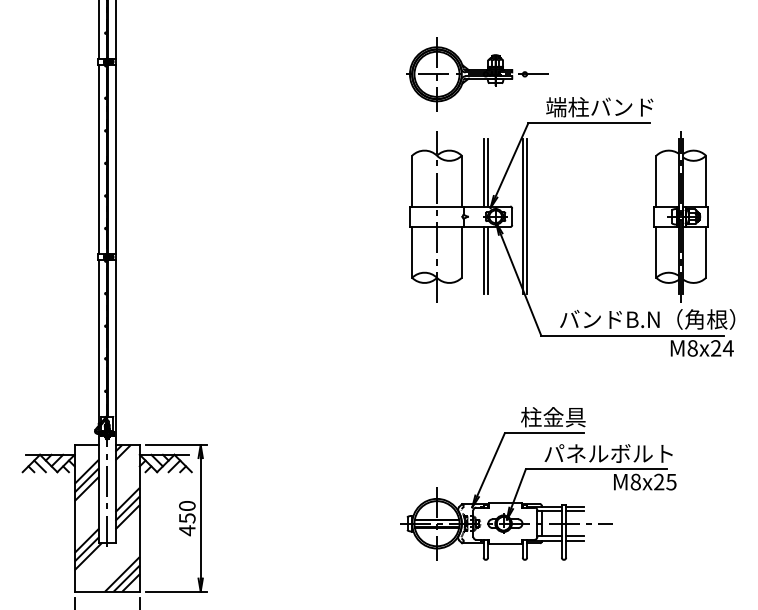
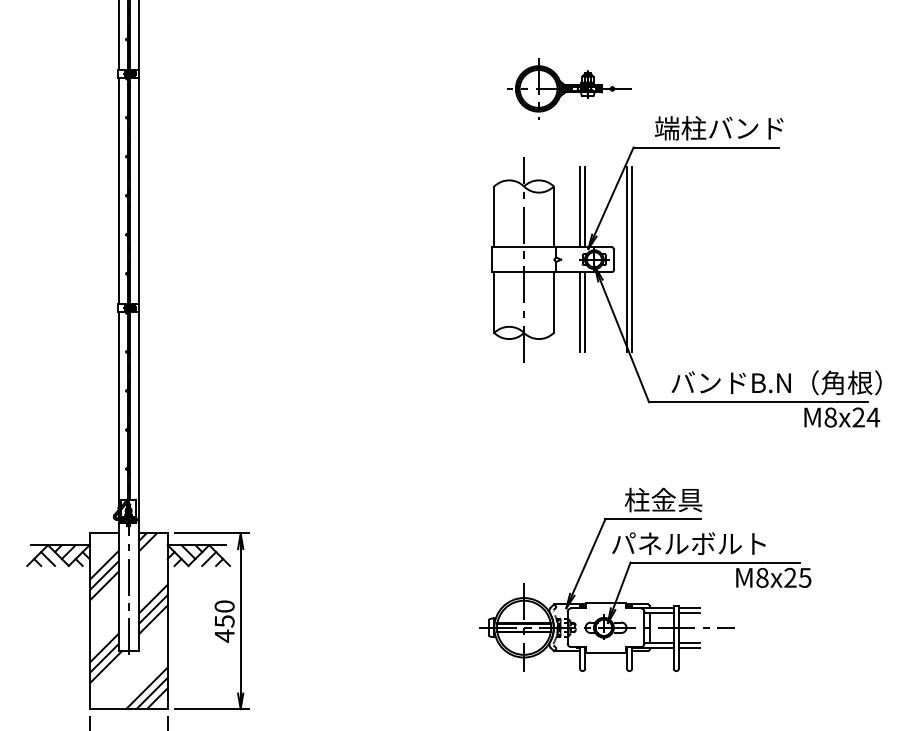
part: (477, 74) -> (572, 88), size x0.7
part: (680, 216) -> (816, 259), removed
text: (608, 453) -> (688, 543), moved

